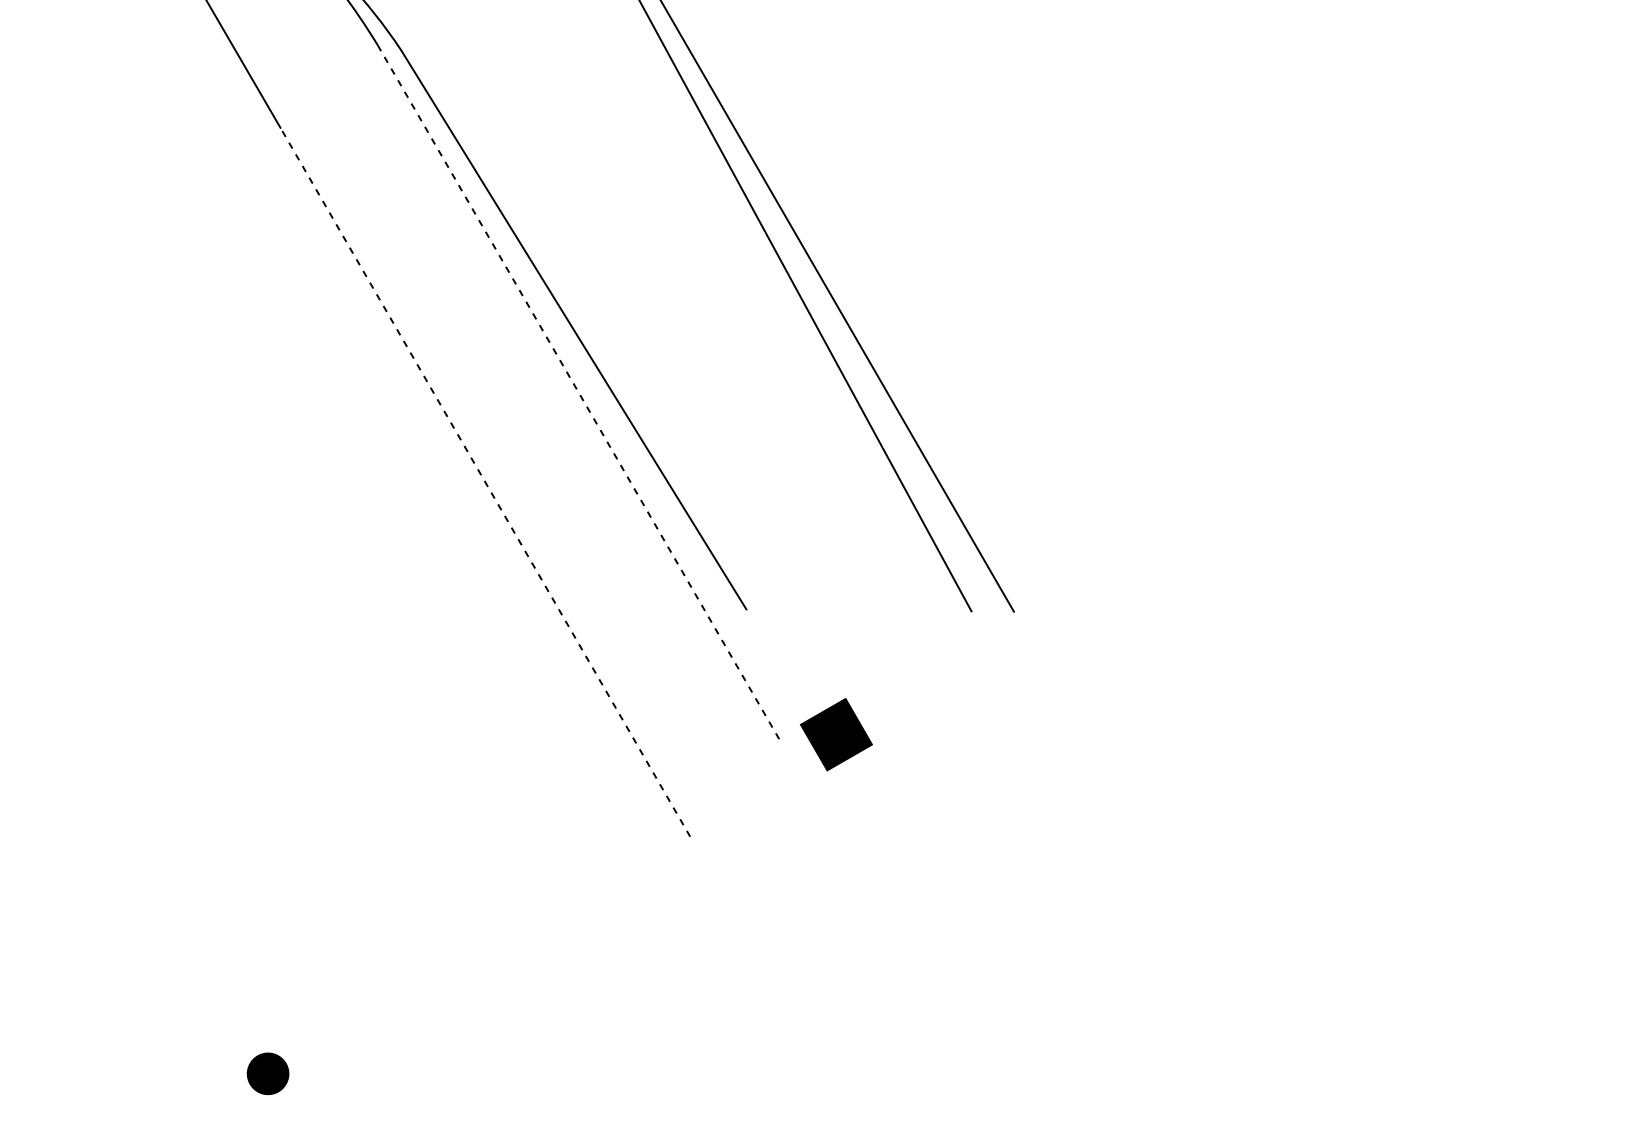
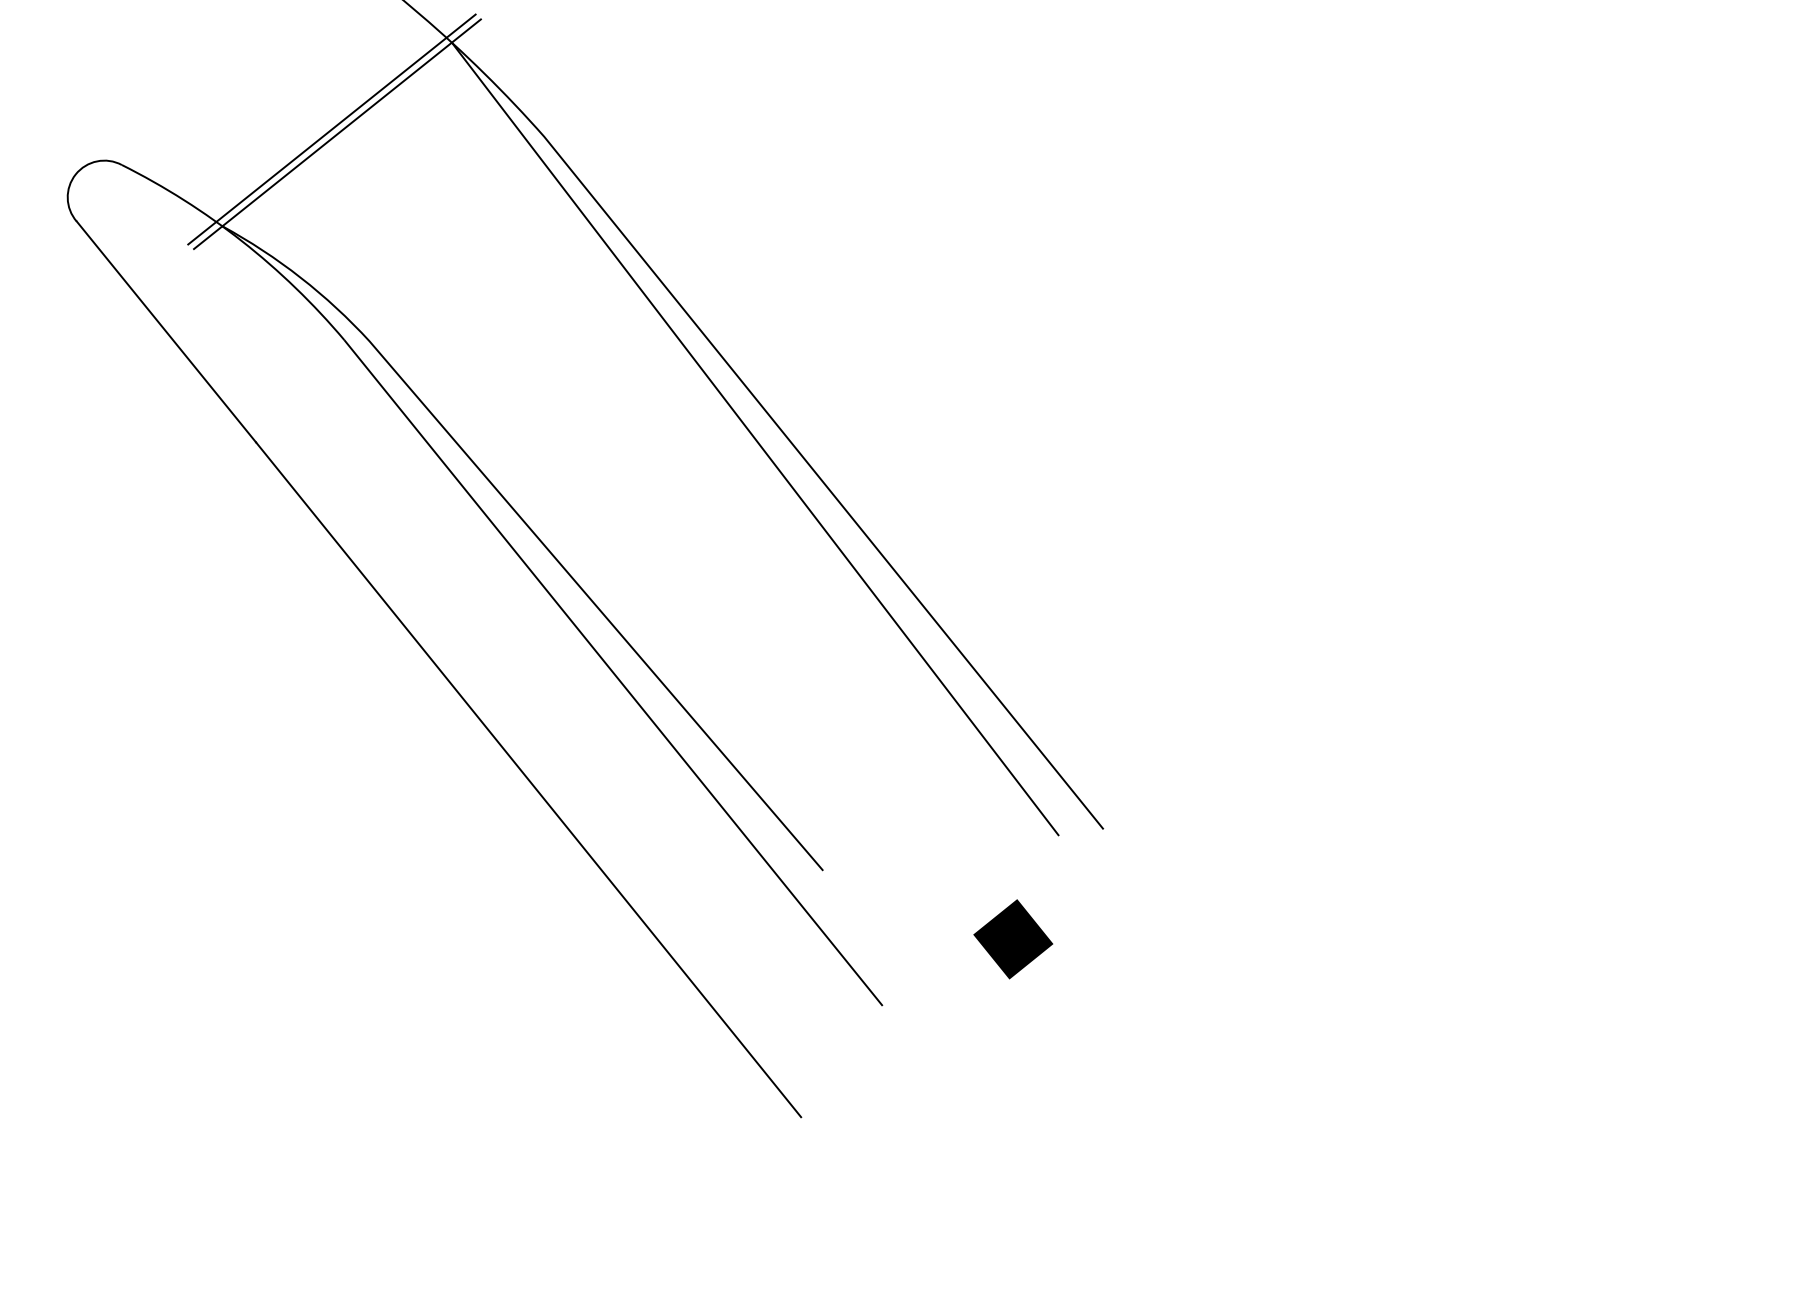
line: (580, 395) -> (613, 673), dashed -> solid
line: (485, 482) -> (528, 779), dashed -> solid
part: (836, 734) -> (1013, 939), moved

